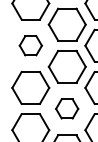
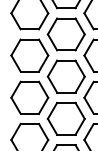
part: (30, 45) -> (29, 55), size x1.67
part: (66, 108) -> (65, 118), size x1.67

